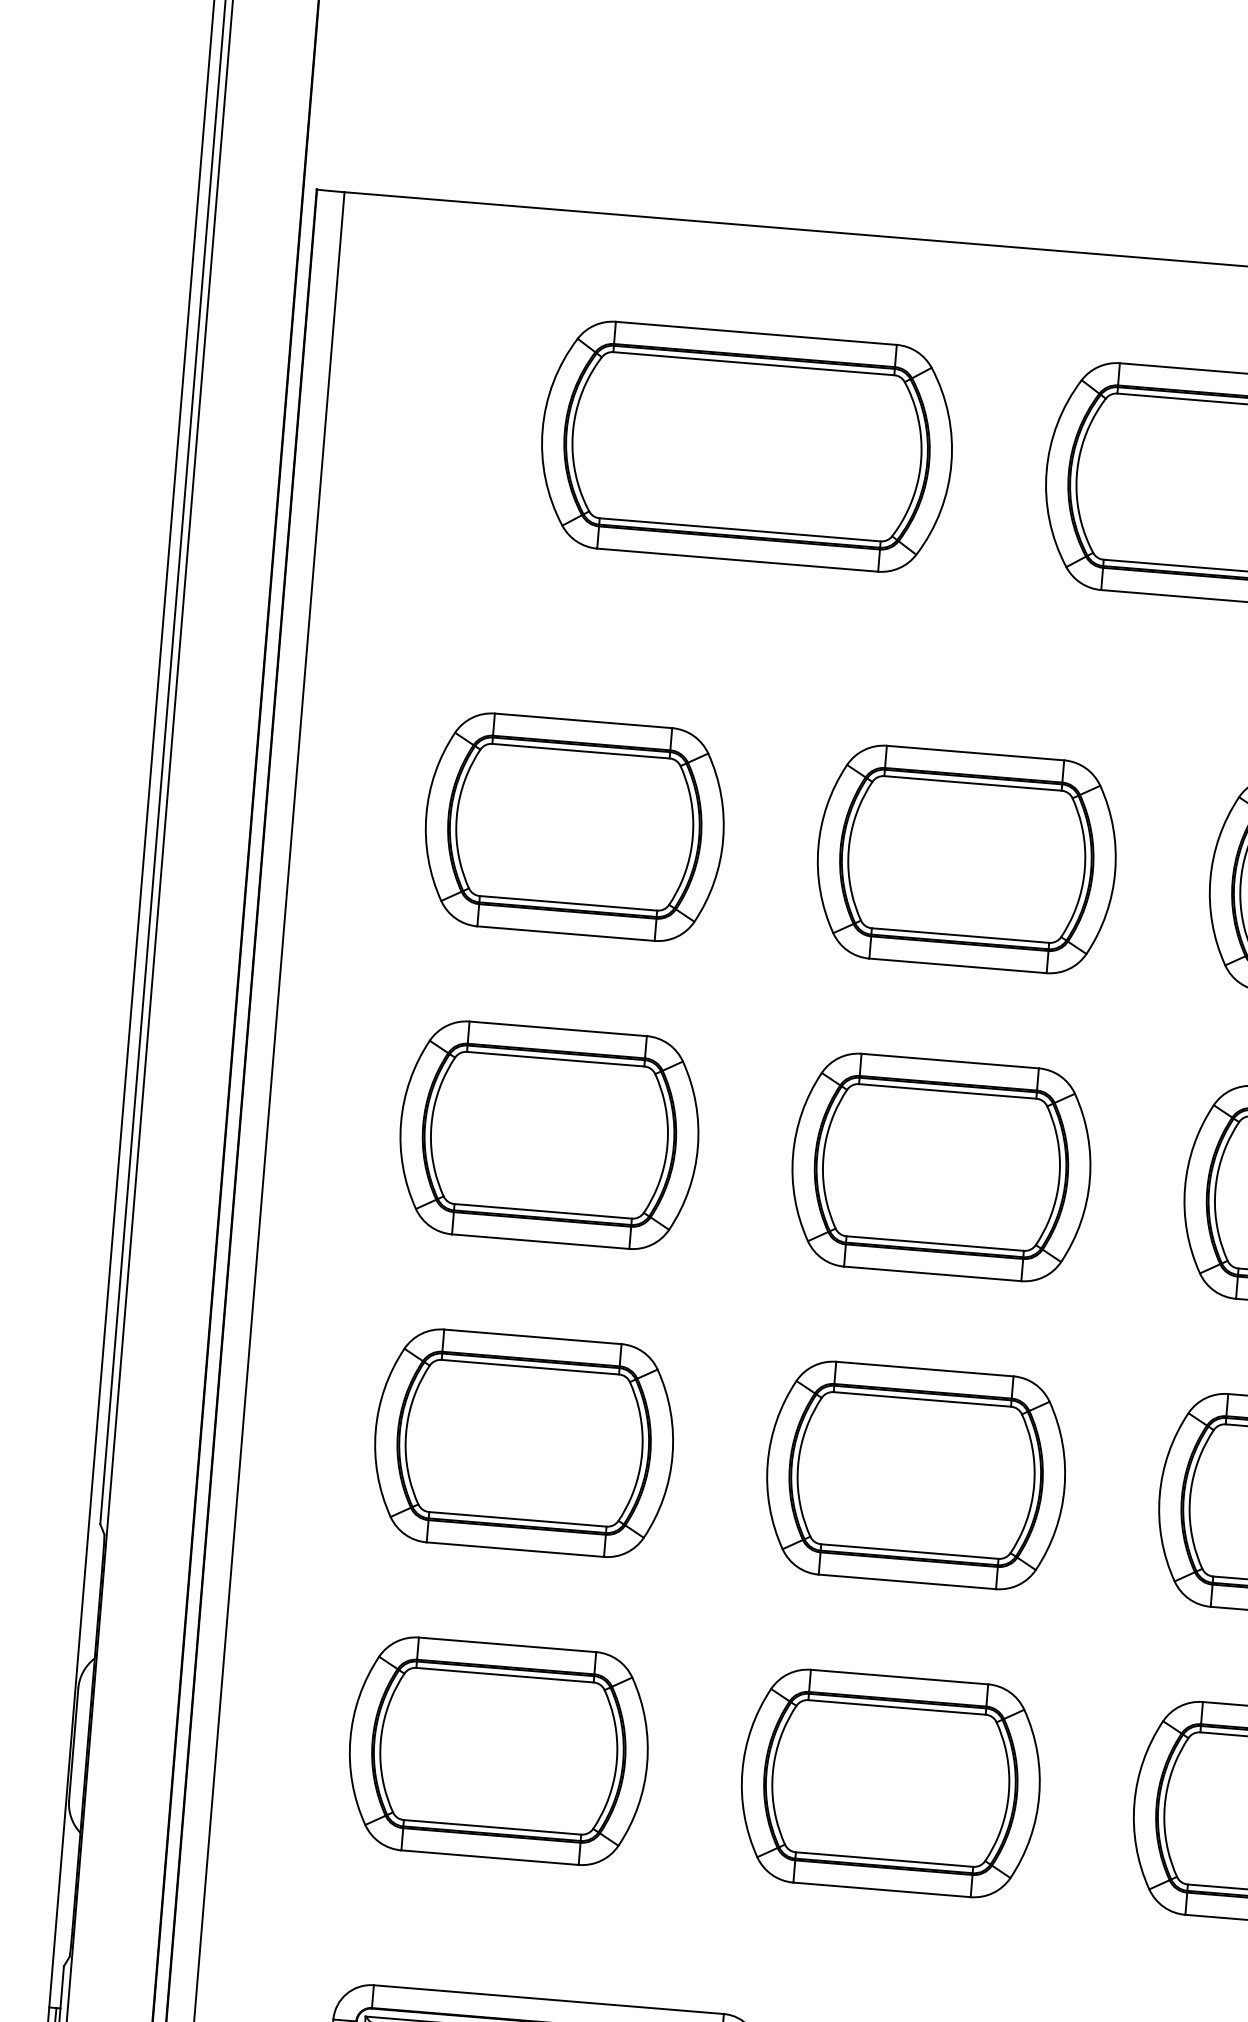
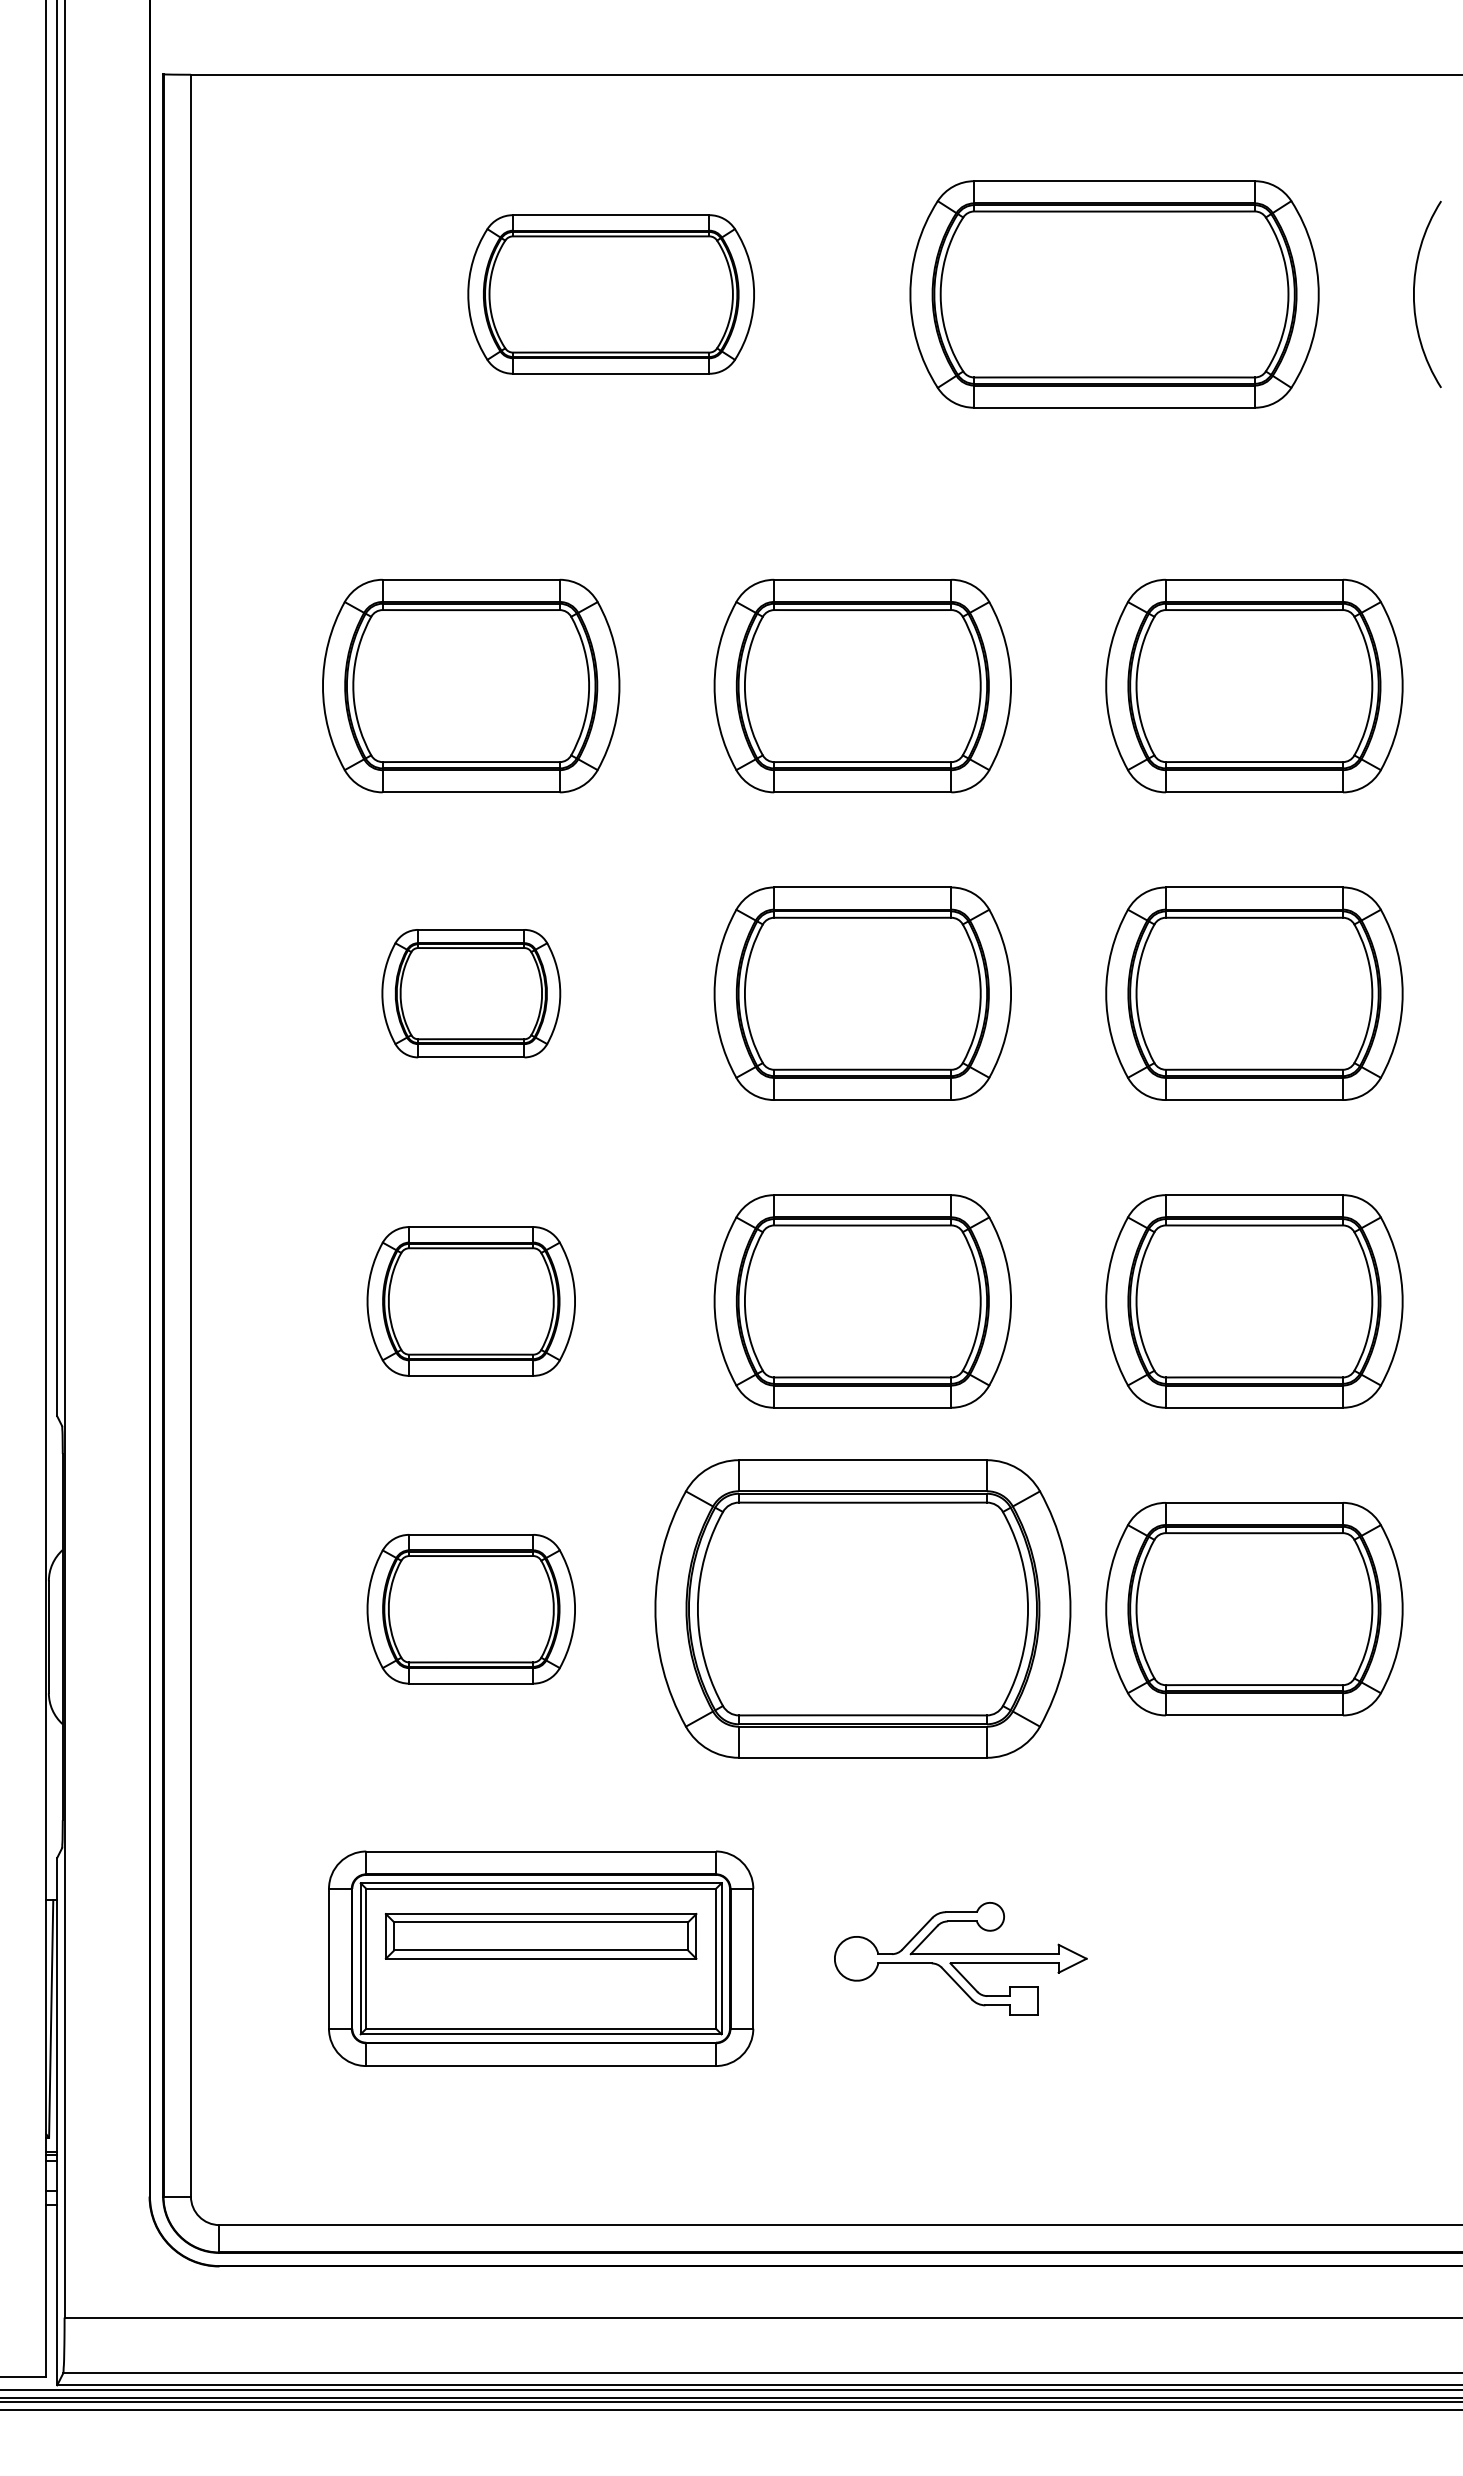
part: (747, 446) -> (611, 294), size x0.7
part: (549, 1135) -> (471, 993), size x0.6
part: (524, 1443) -> (471, 1301), size x0.7
part: (499, 1751) -> (471, 1609), size x0.7
part: (890, 1783) -> (862, 1609), size x1.4

